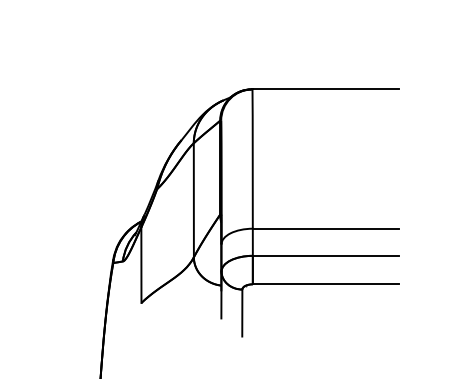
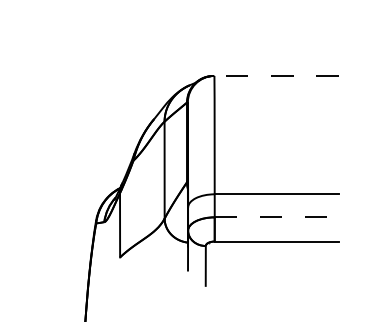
line: (325, 89) -> (276, 76), solid -> dashed
line: (326, 255) -> (277, 217), solid -> dashed

